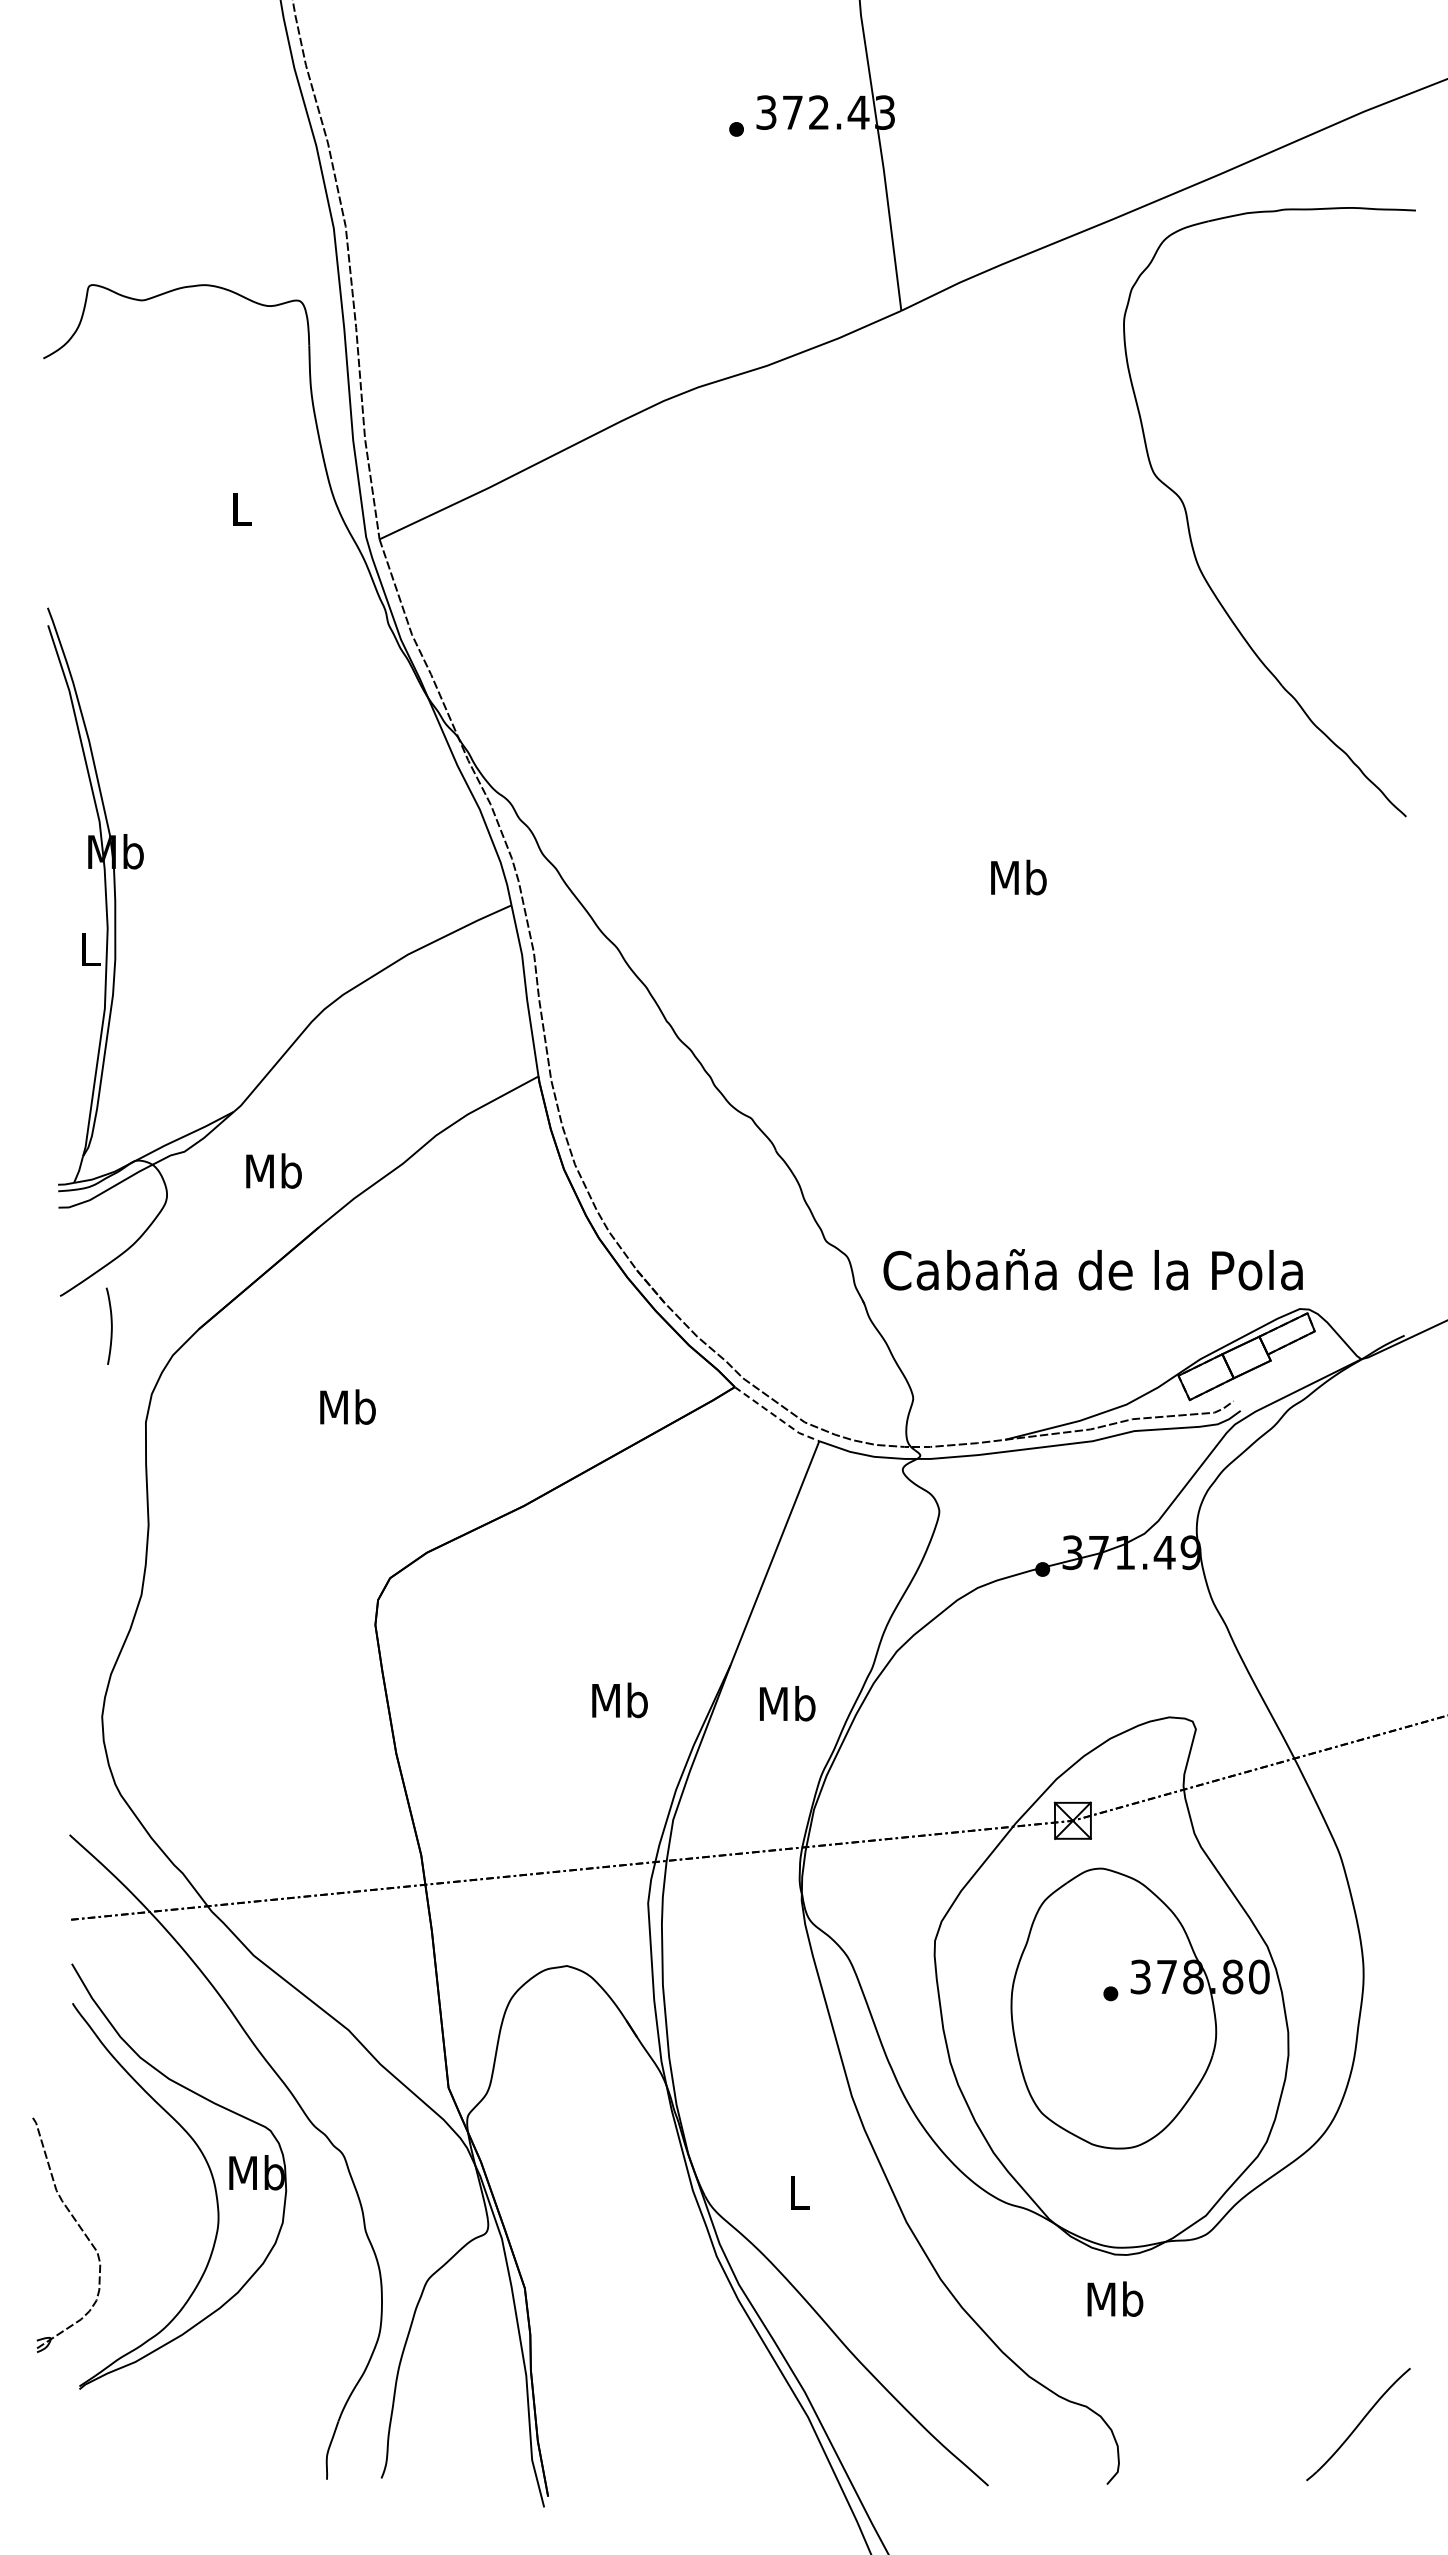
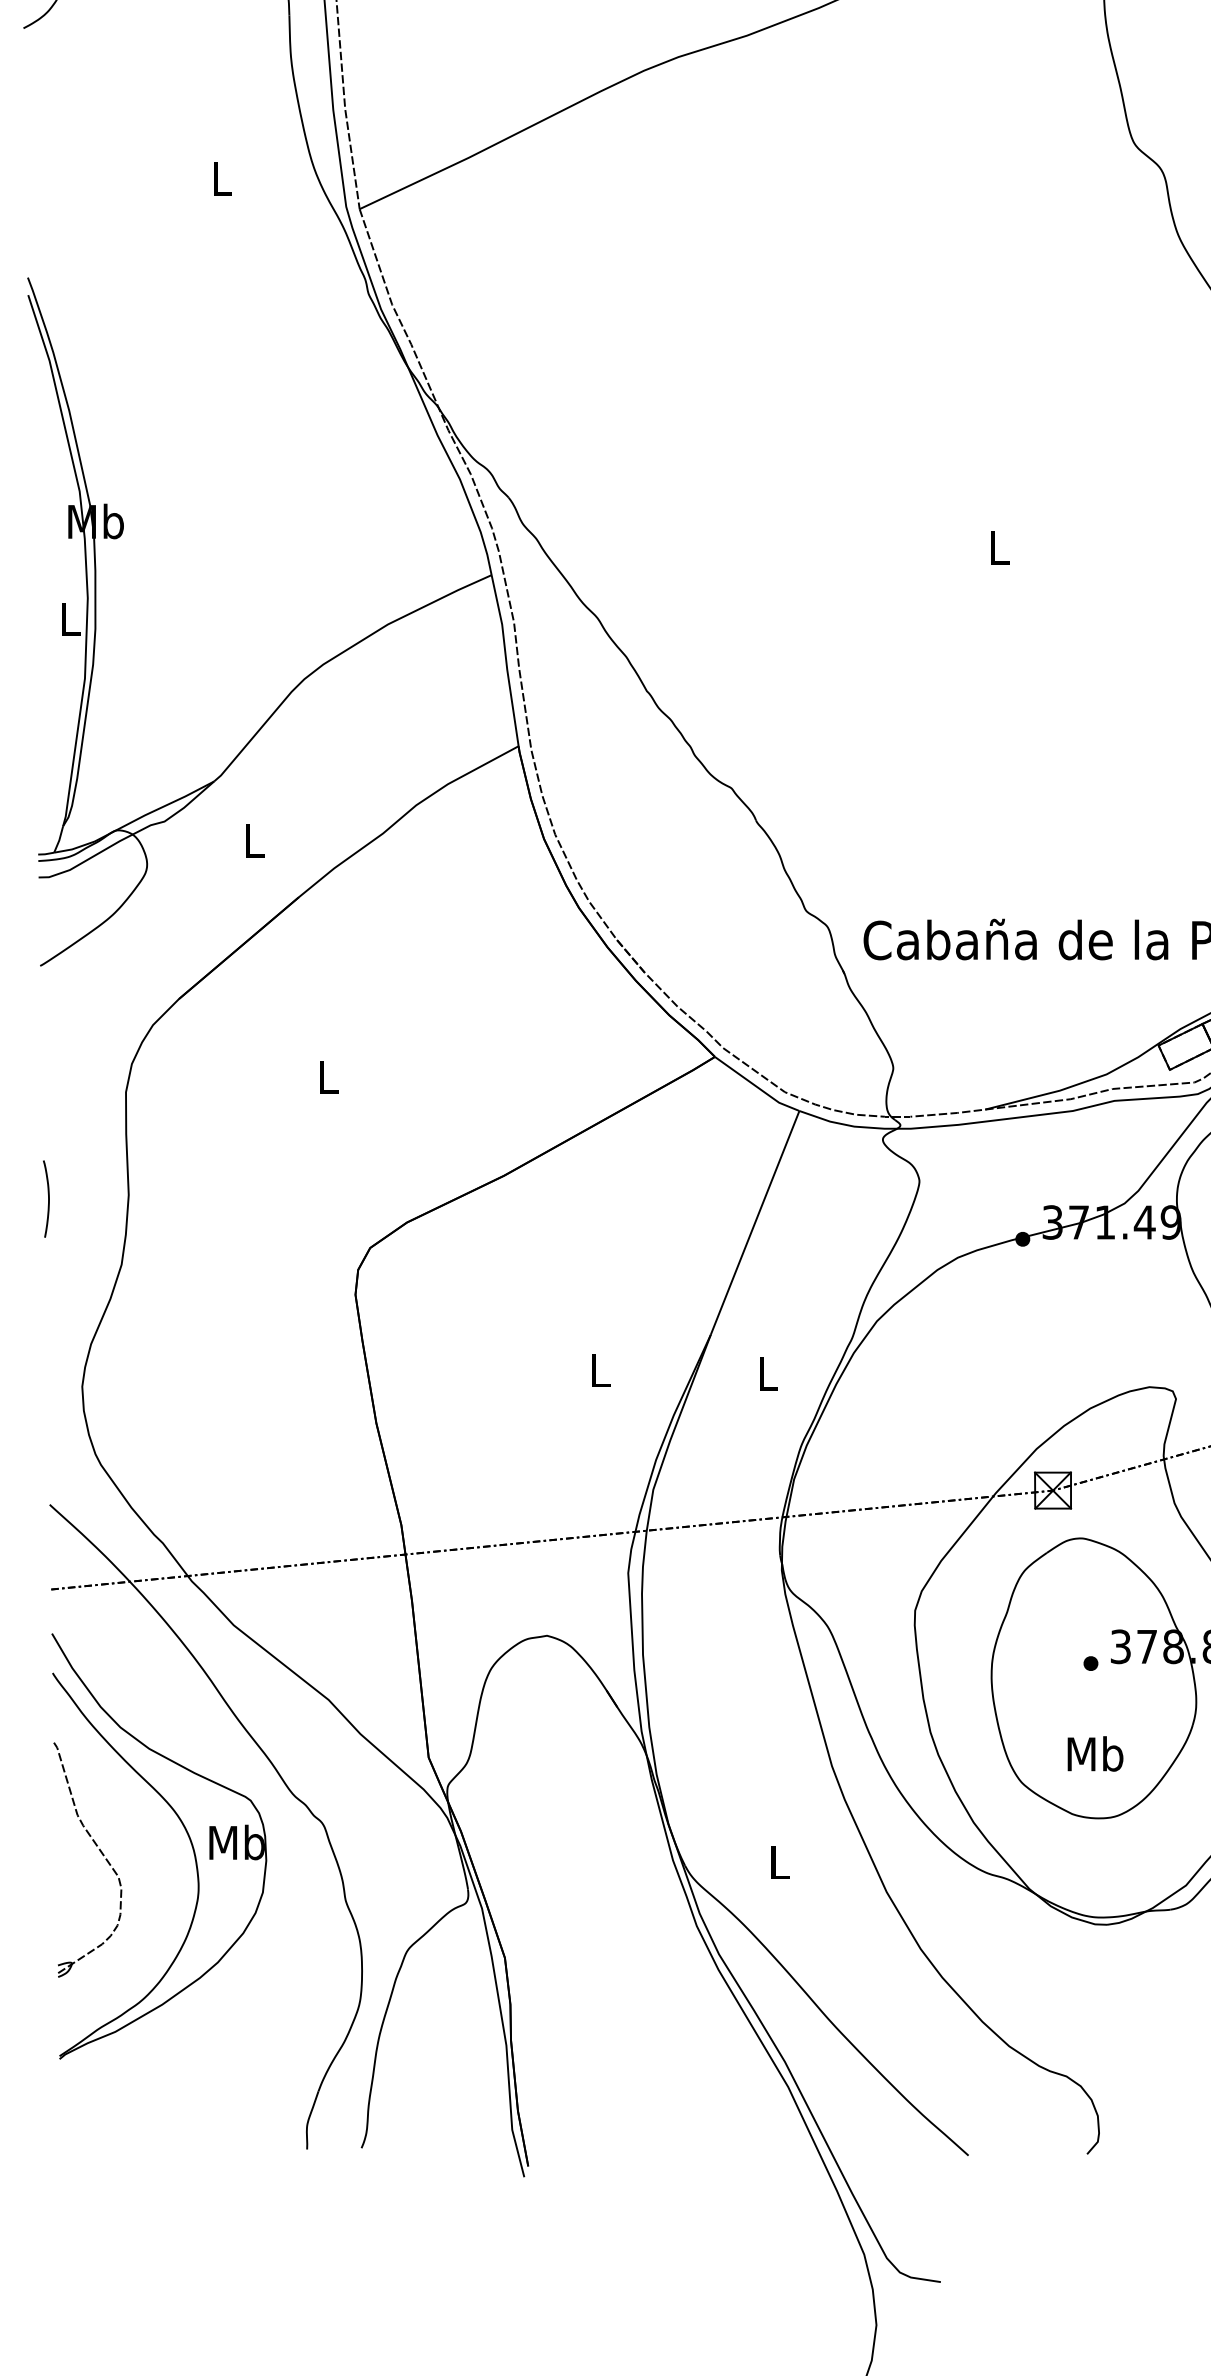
text: (1018, 877) -> (998, 547), Mb -> L
text: (273, 1170) -> (253, 840), Mb -> L
curve: (110, 1323) -> (47, 1196), moved
text: (347, 1406) -> (327, 1076), Mb -> L
line: (775, 1416) -> (755, 1086), dashed -> solid
text: (619, 1700) -> (599, 1370), Mb -> L
text: (787, 1703) -> (767, 1373), Mb -> L
part: (77, 2225) -> (98, 1850), moved
text: (1115, 2298) -> (1095, 1753), moved

